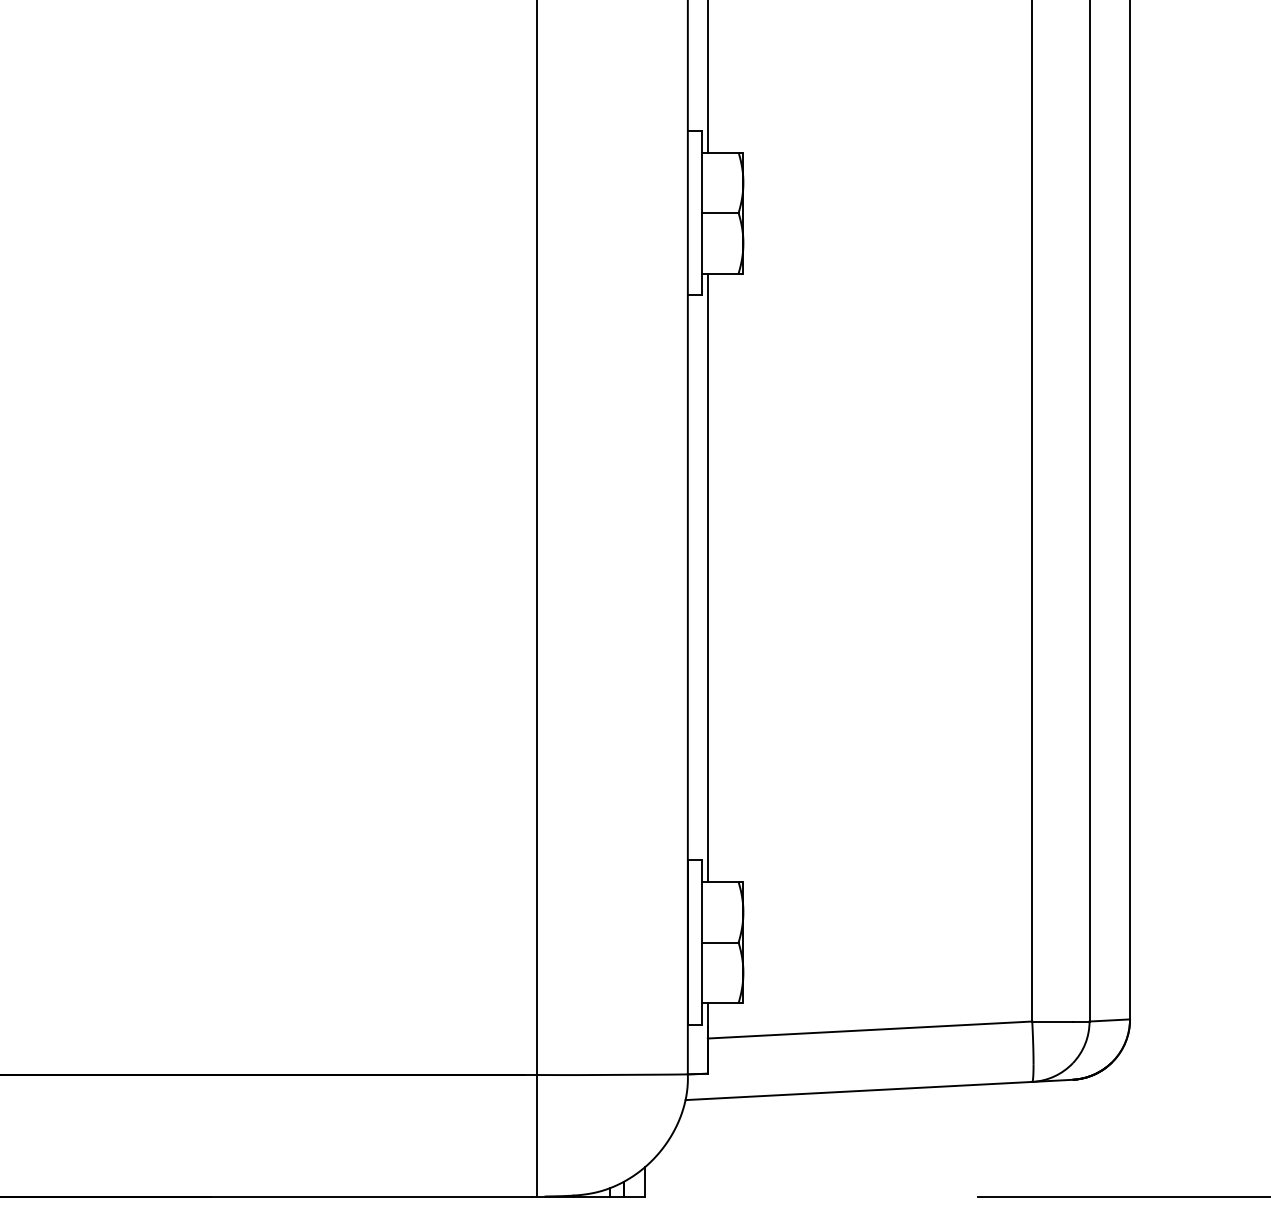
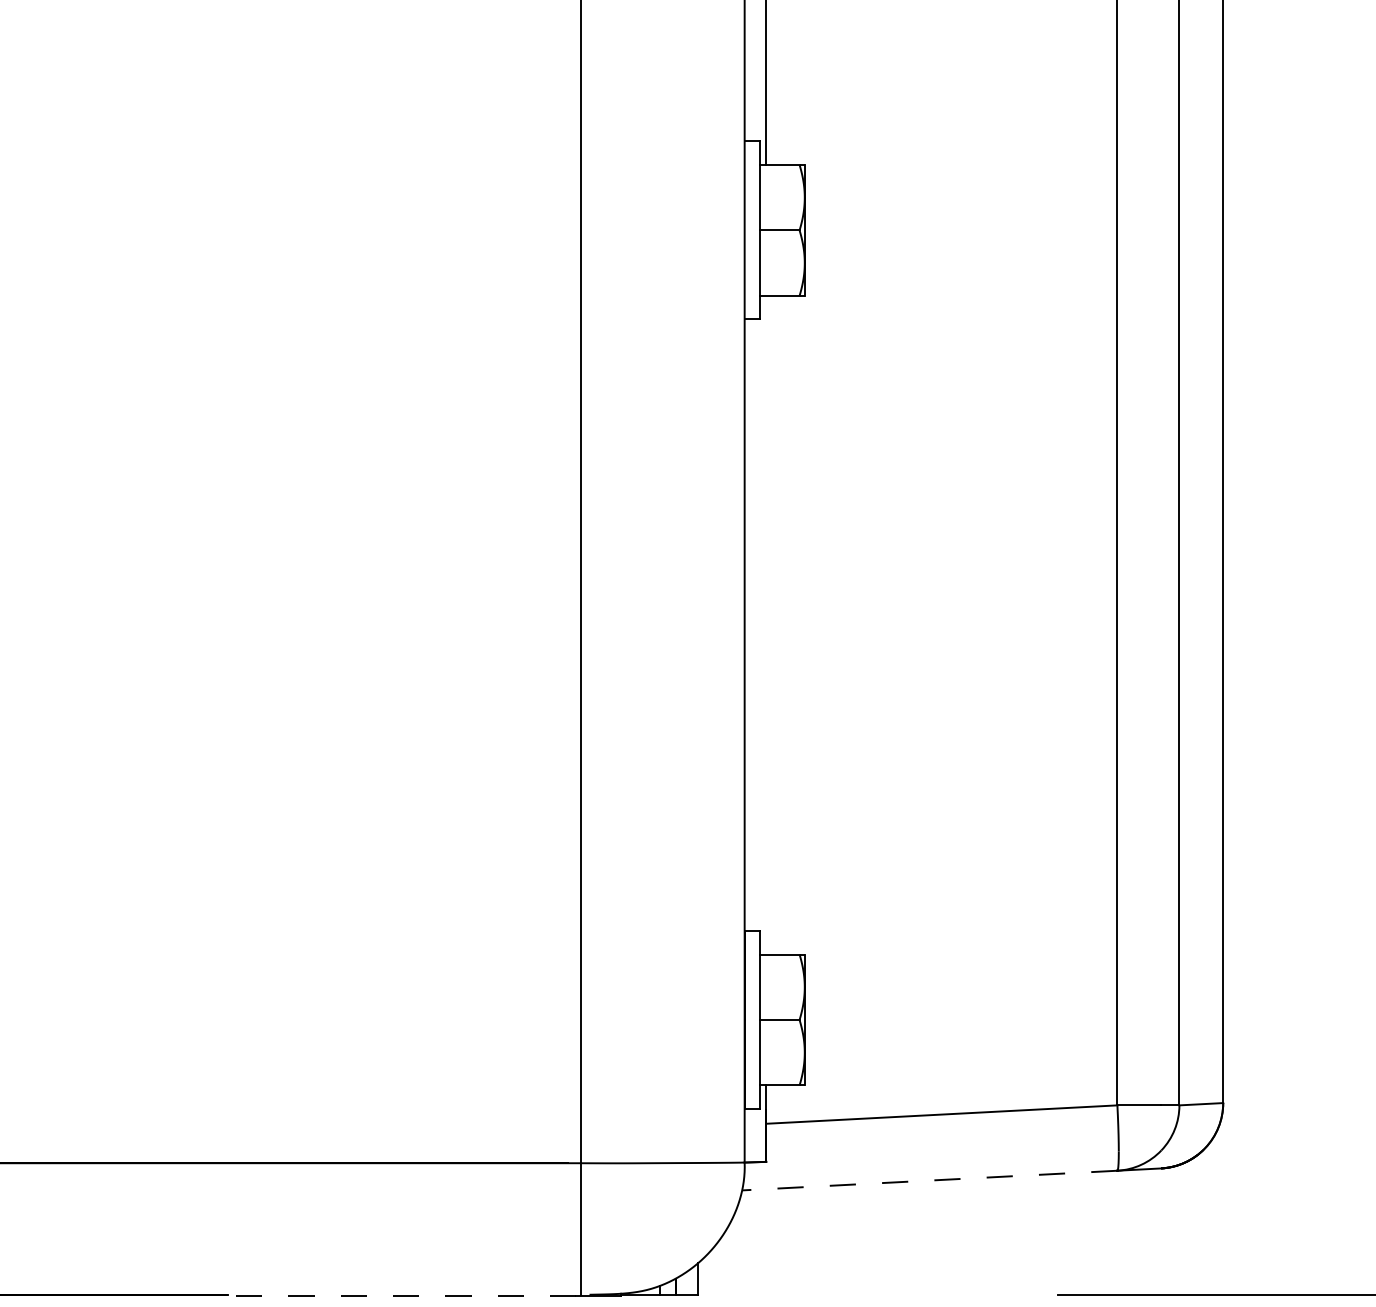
line: (708, 577) -> (766, 624), removed
line: (858, 1090) -> (929, 1180), solid -> dashed
line: (370, 1197) -> (401, 1295), solid -> dashed

